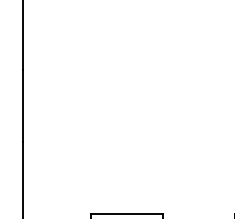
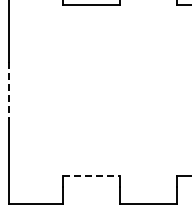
line: (23, 106) -> (9, 90), solid -> dashed
line: (127, 213) -> (92, 175), solid -> dashed

